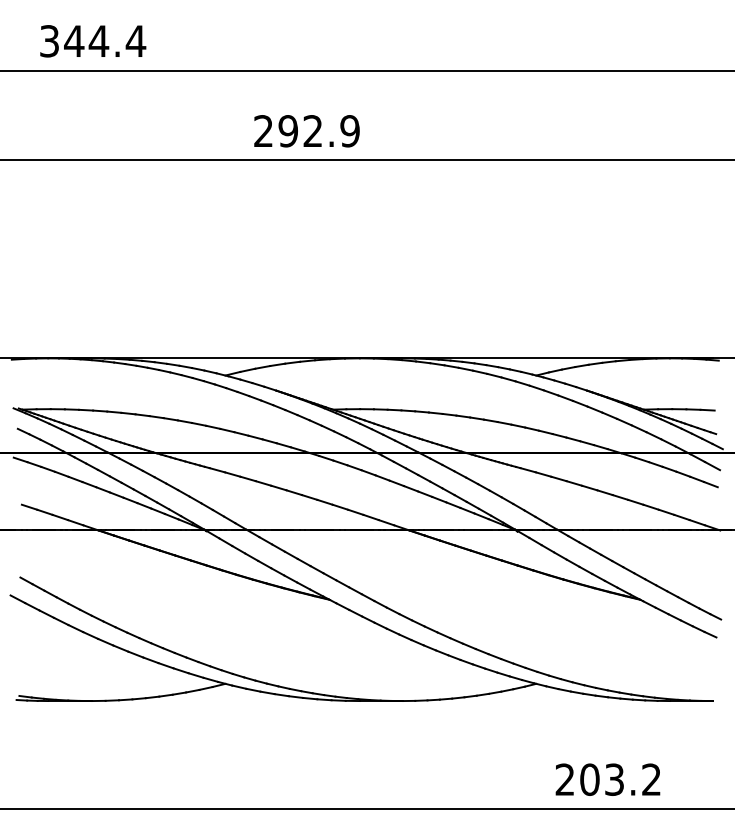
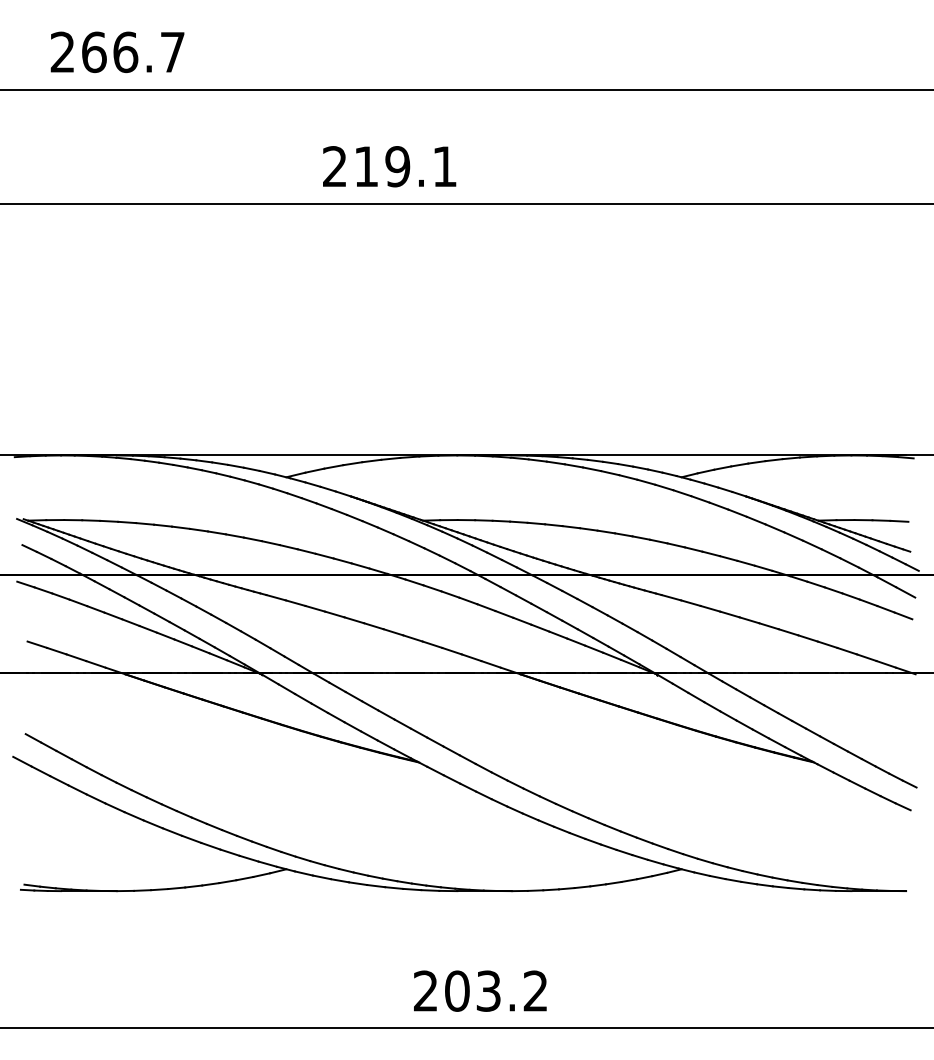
text: (93, 41) -> (118, 52), 344.4 -> 266.7
text: (318, 131) -> (404, 167), 292.9 -> 219.1
text: (607, 779) -> (479, 990), moved

